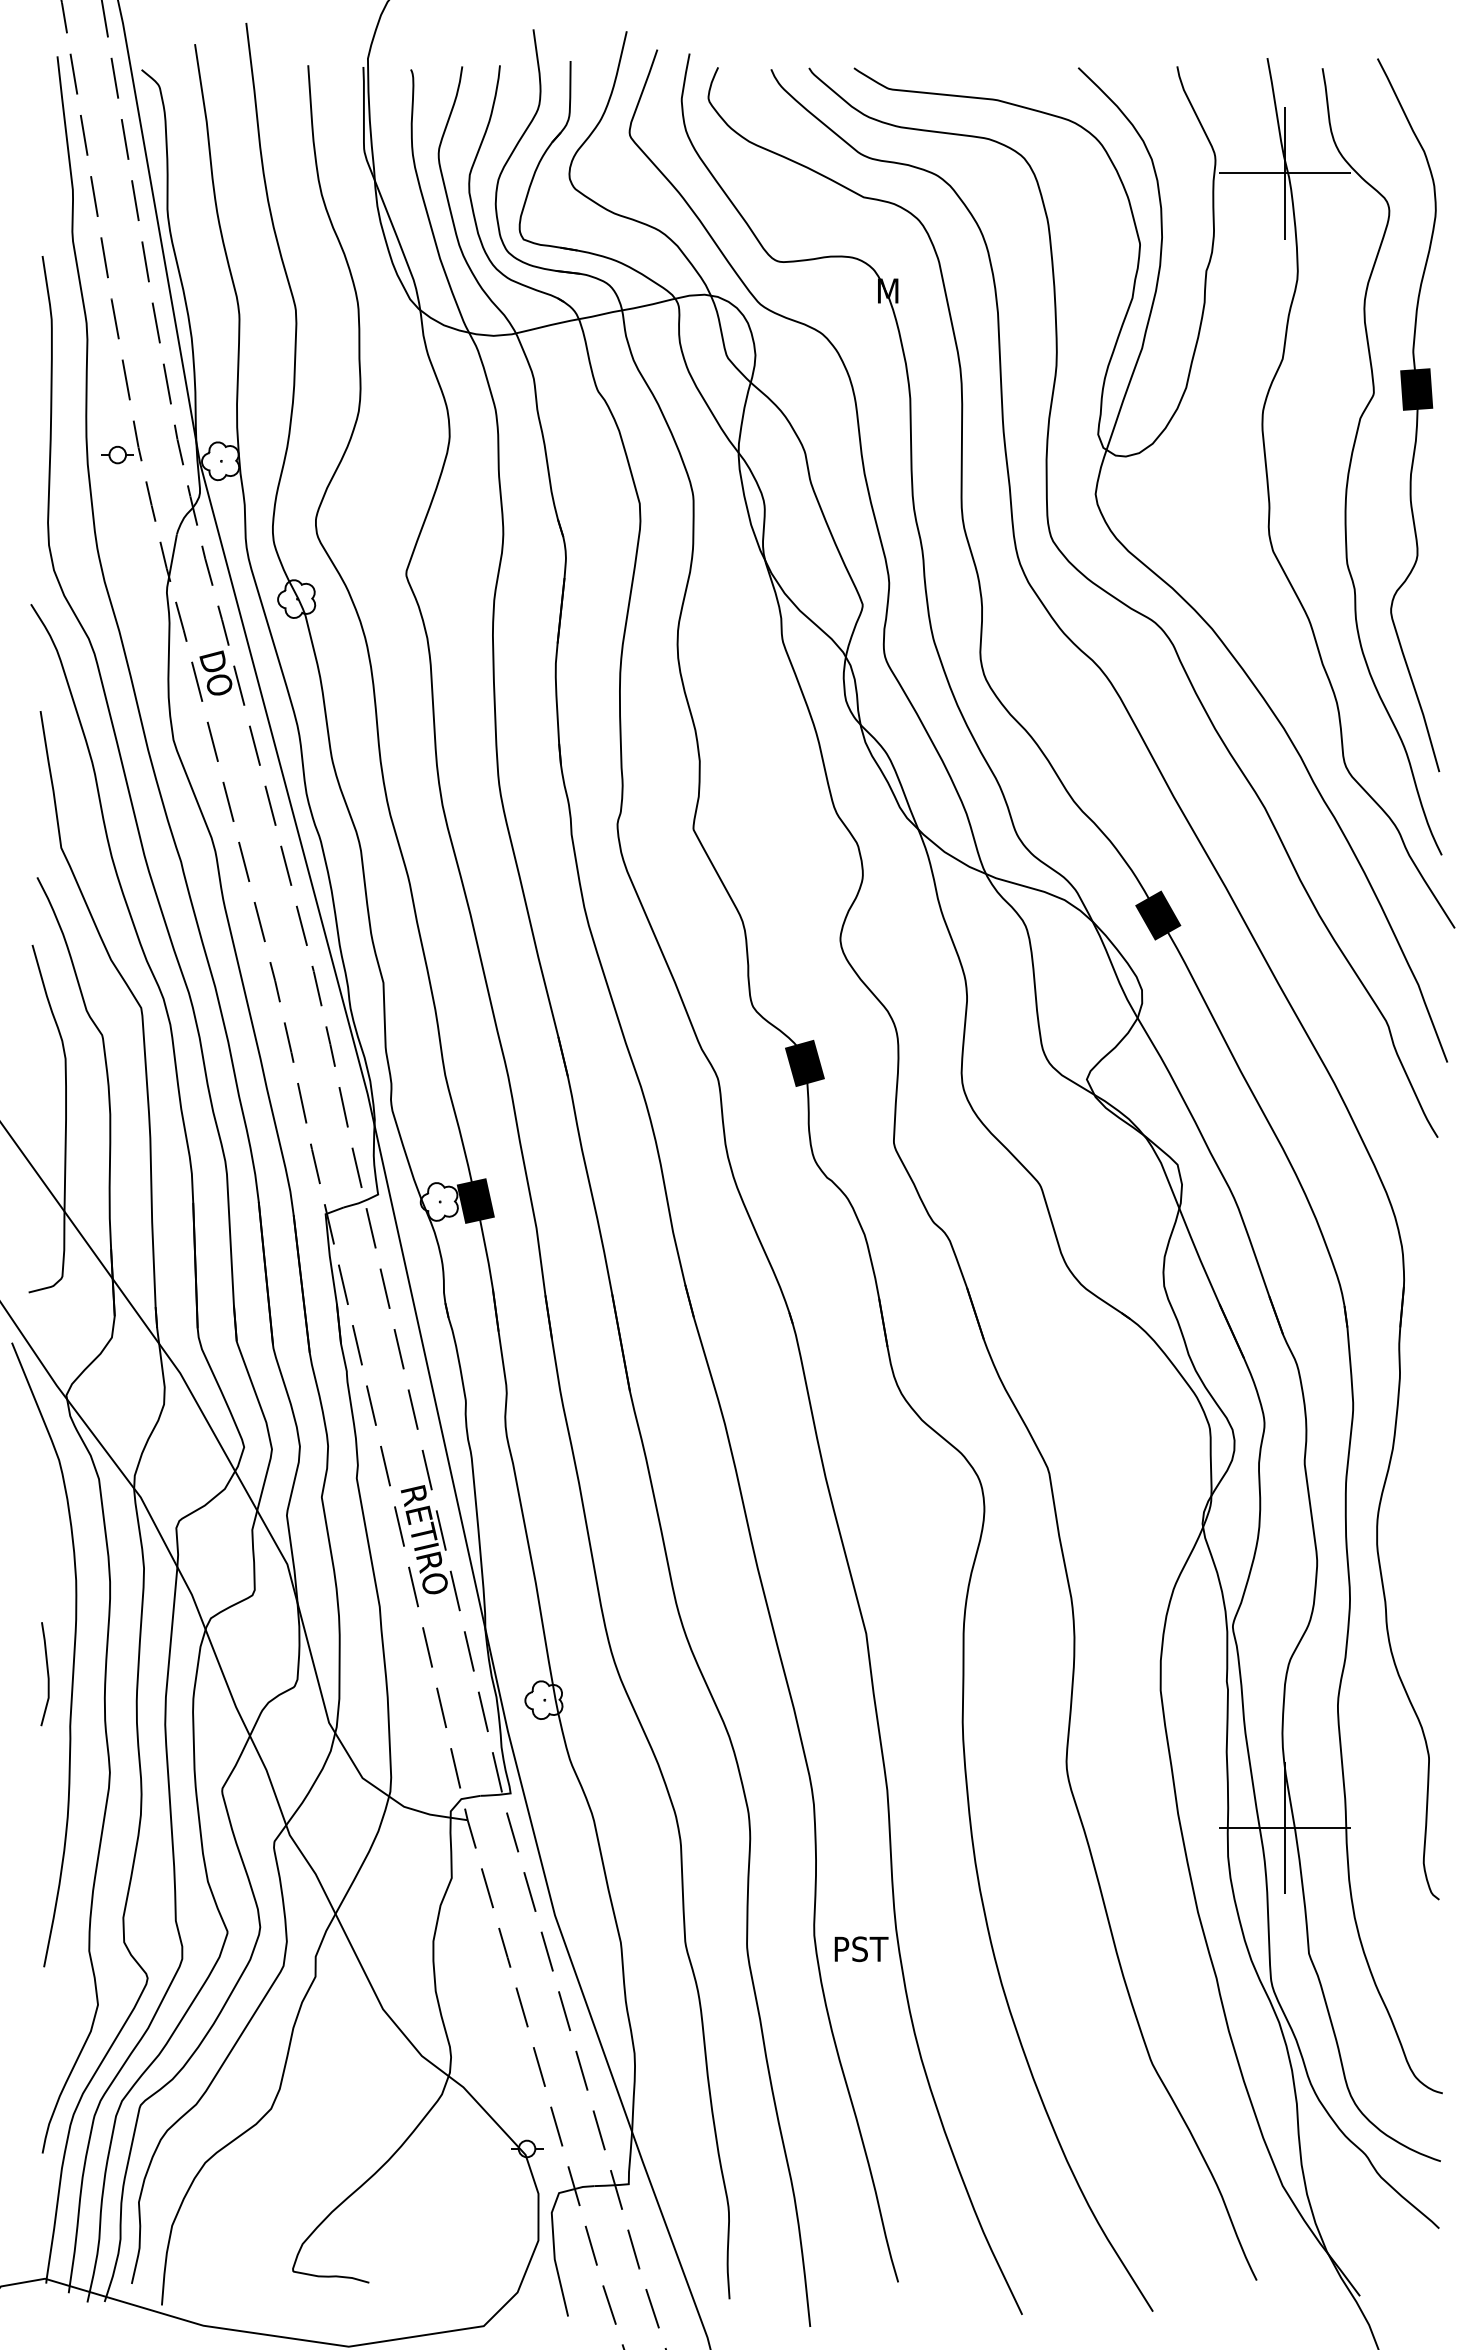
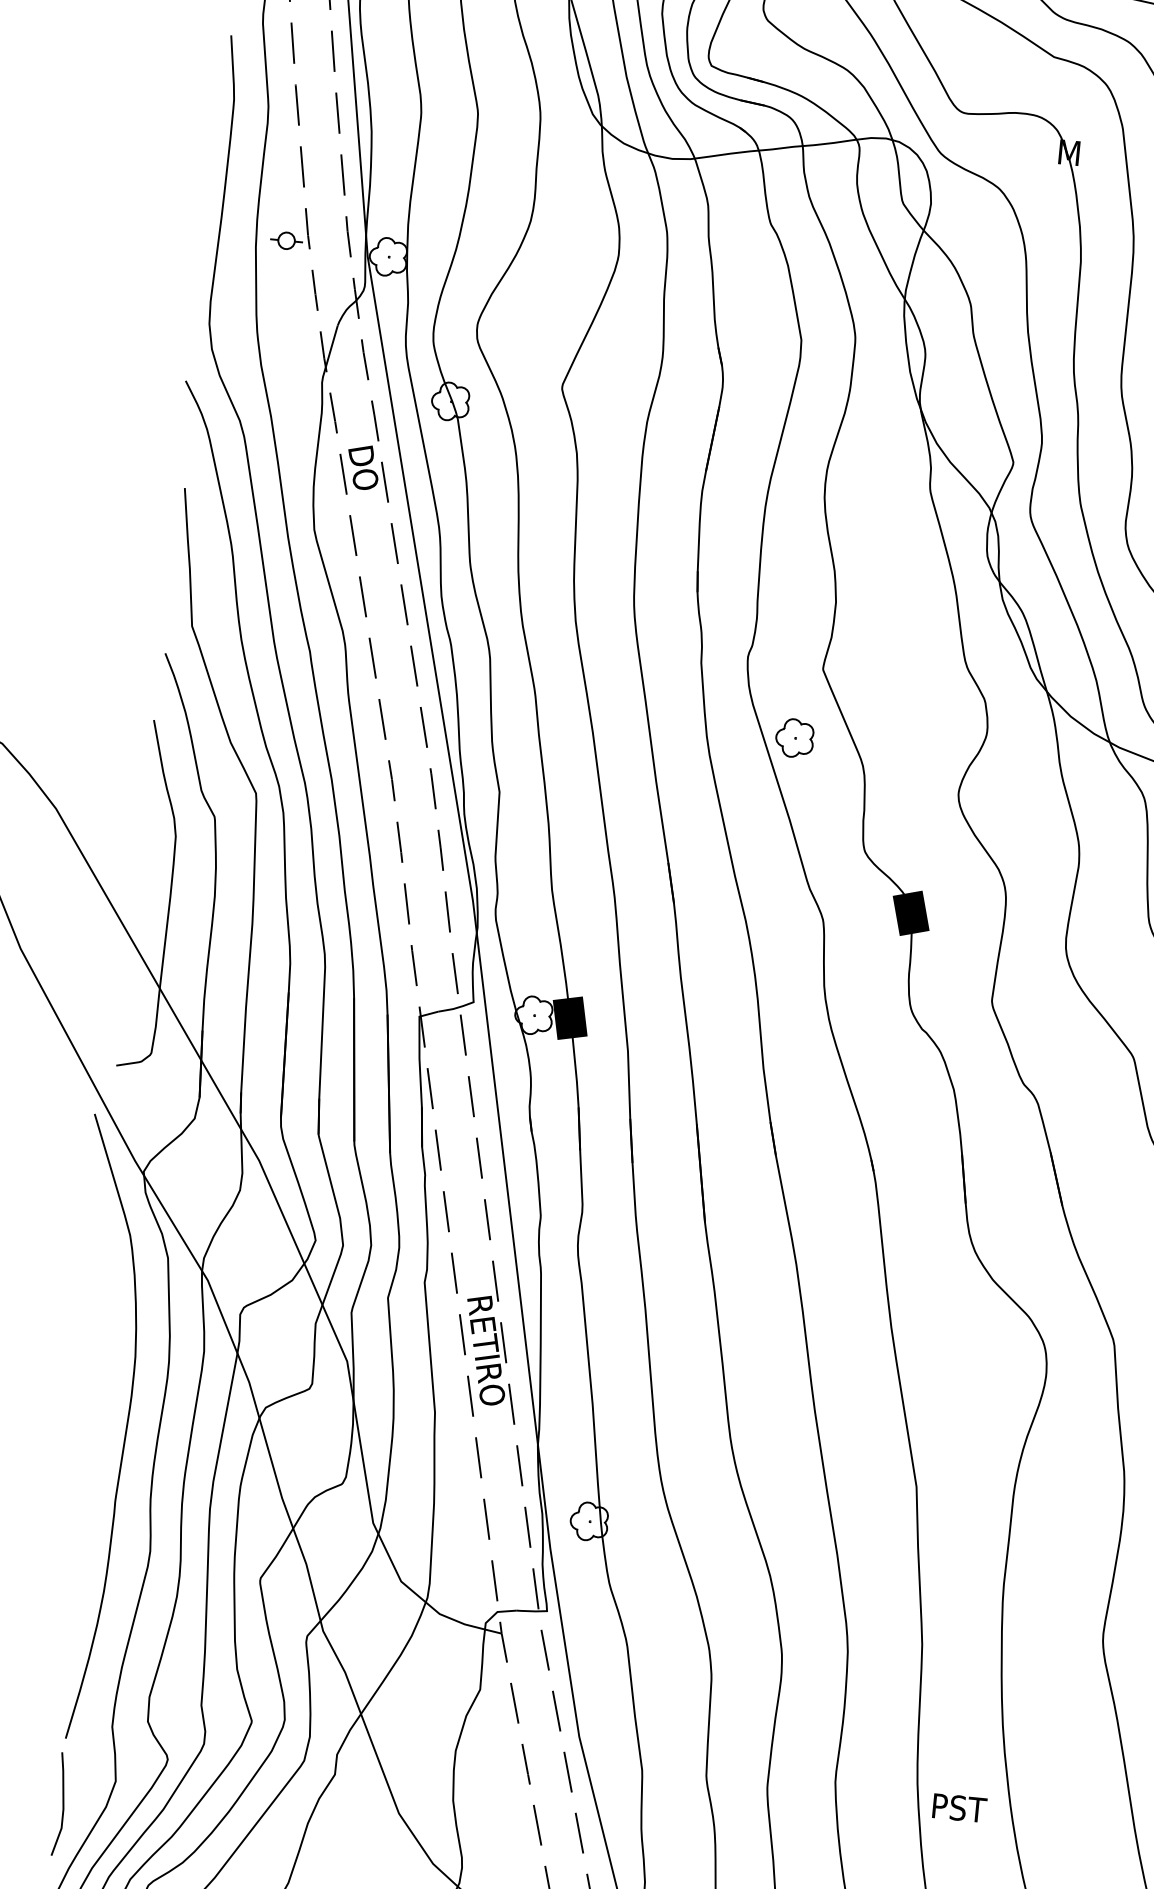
part: (671, 900) -> (794, 738), added
line: (47, 1674) -> (62, 1804), moved
text: (861, 1949) -> (959, 1808), moved

